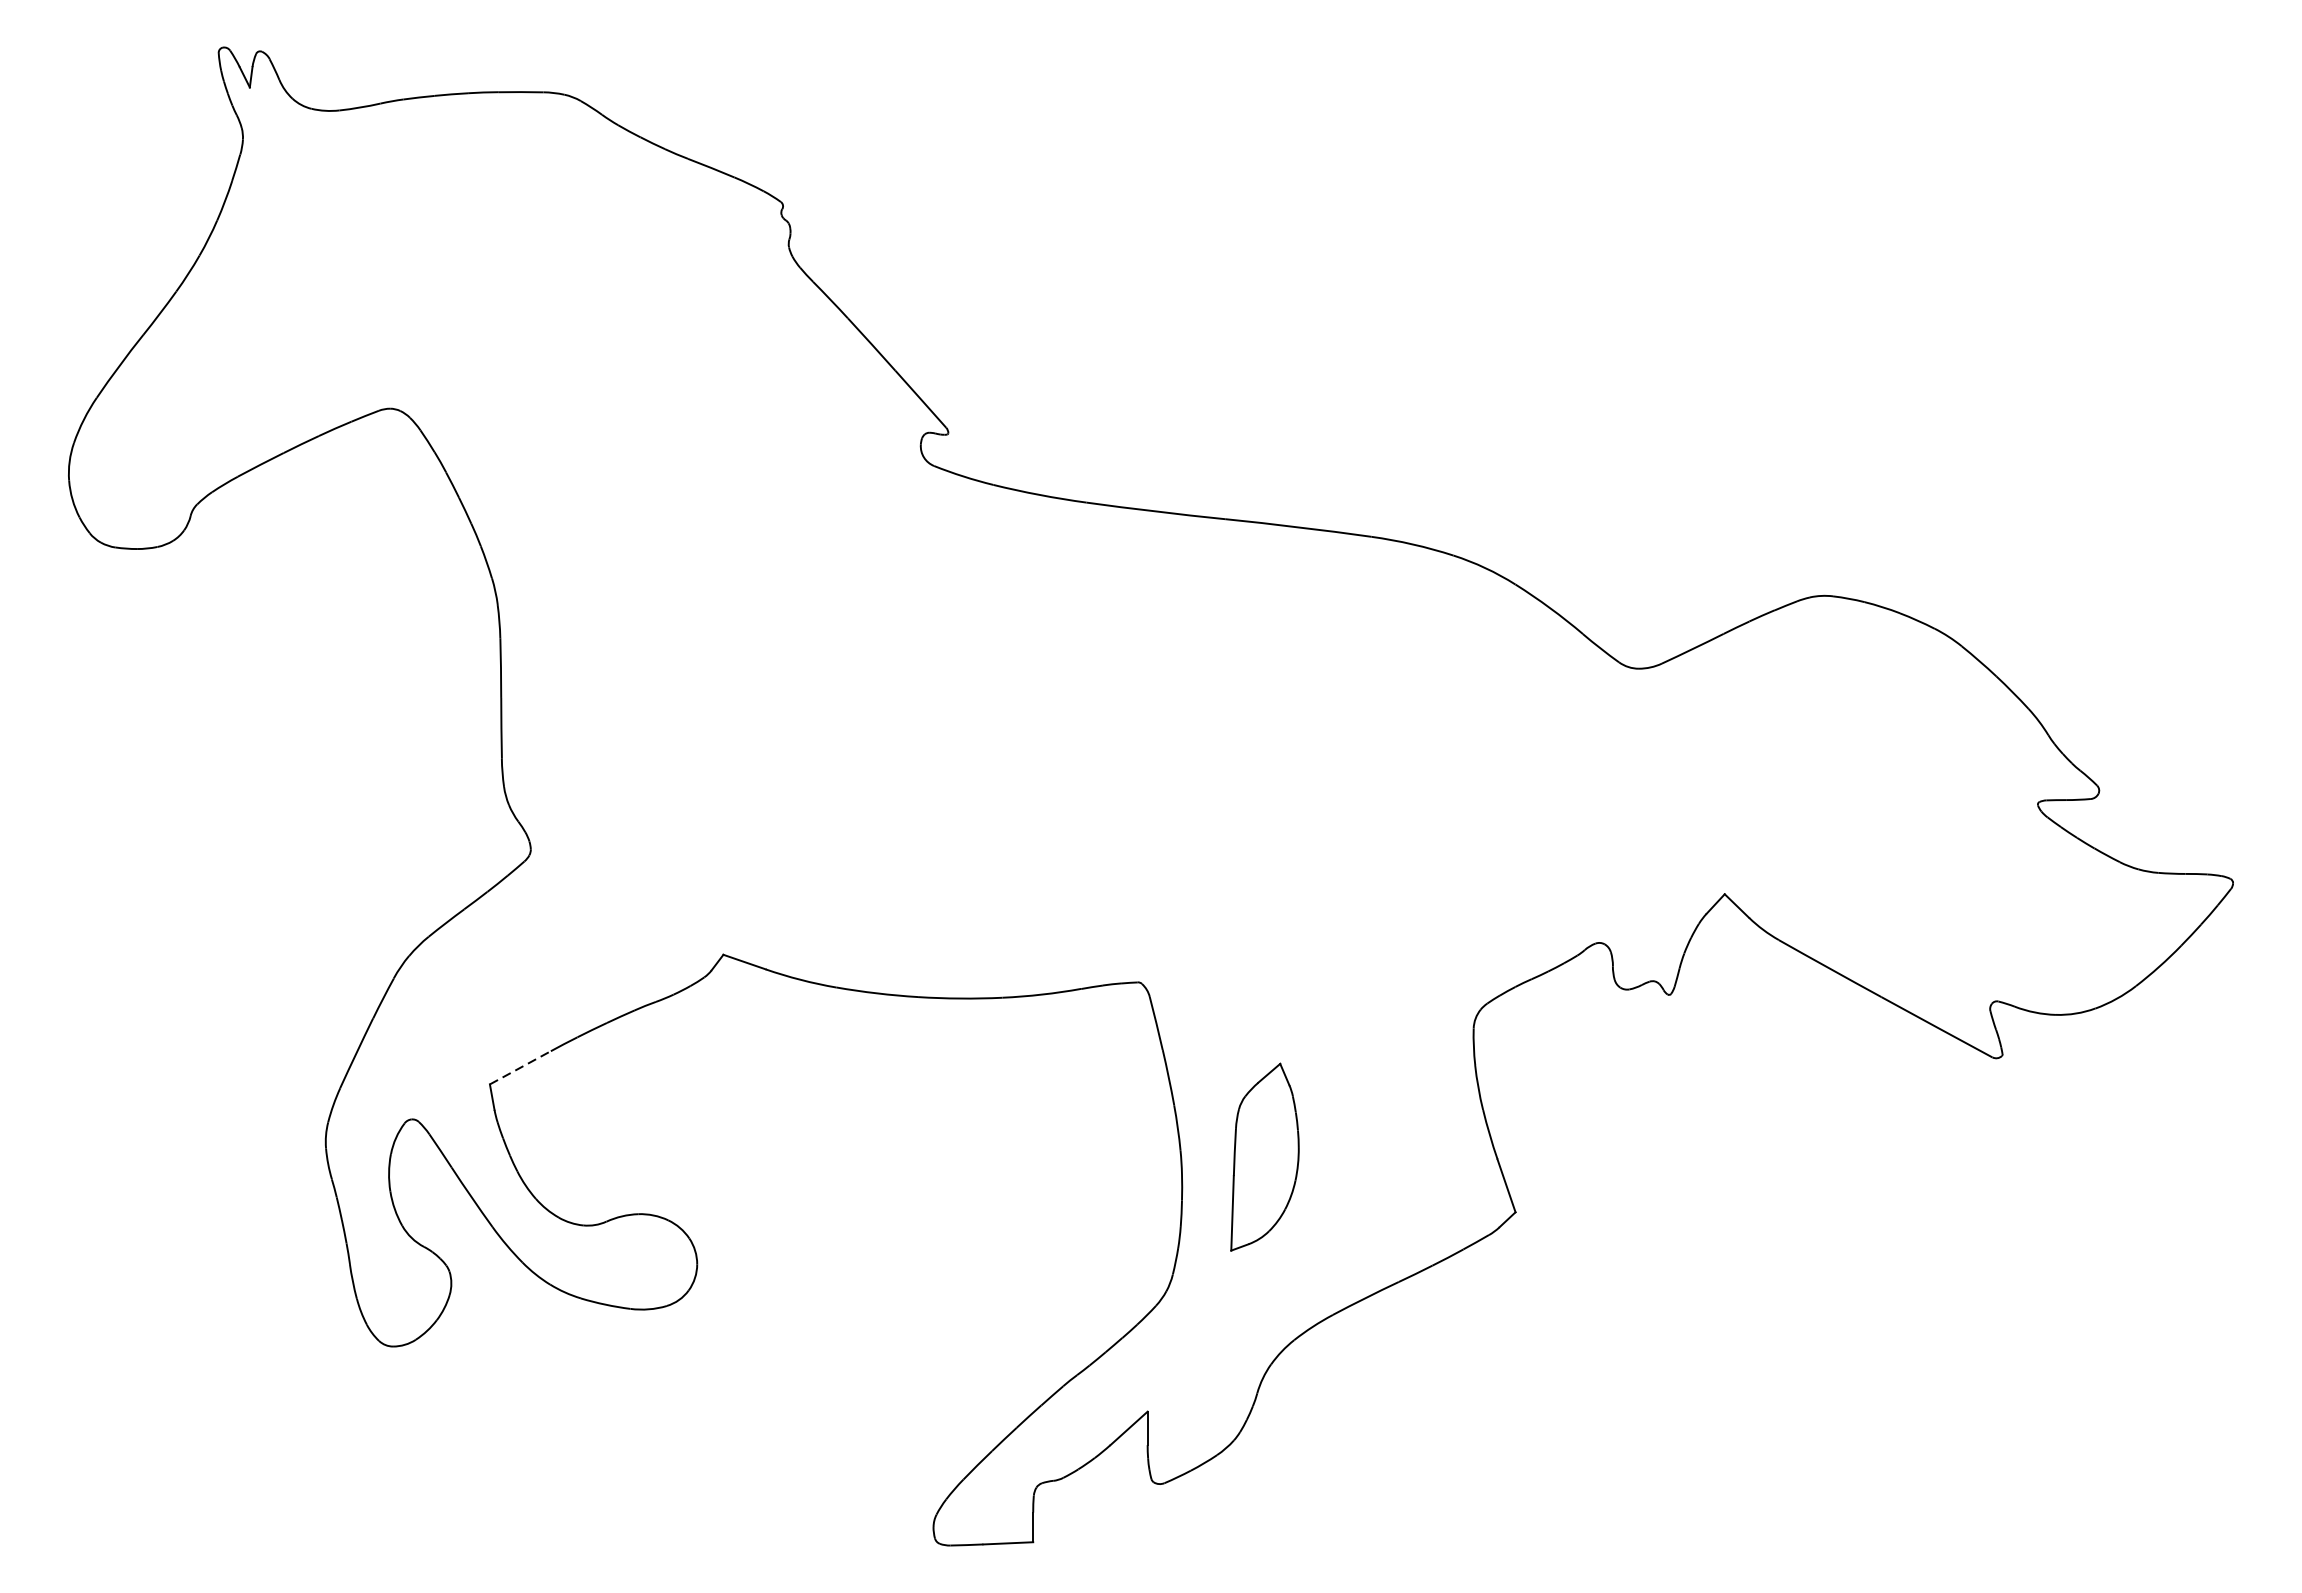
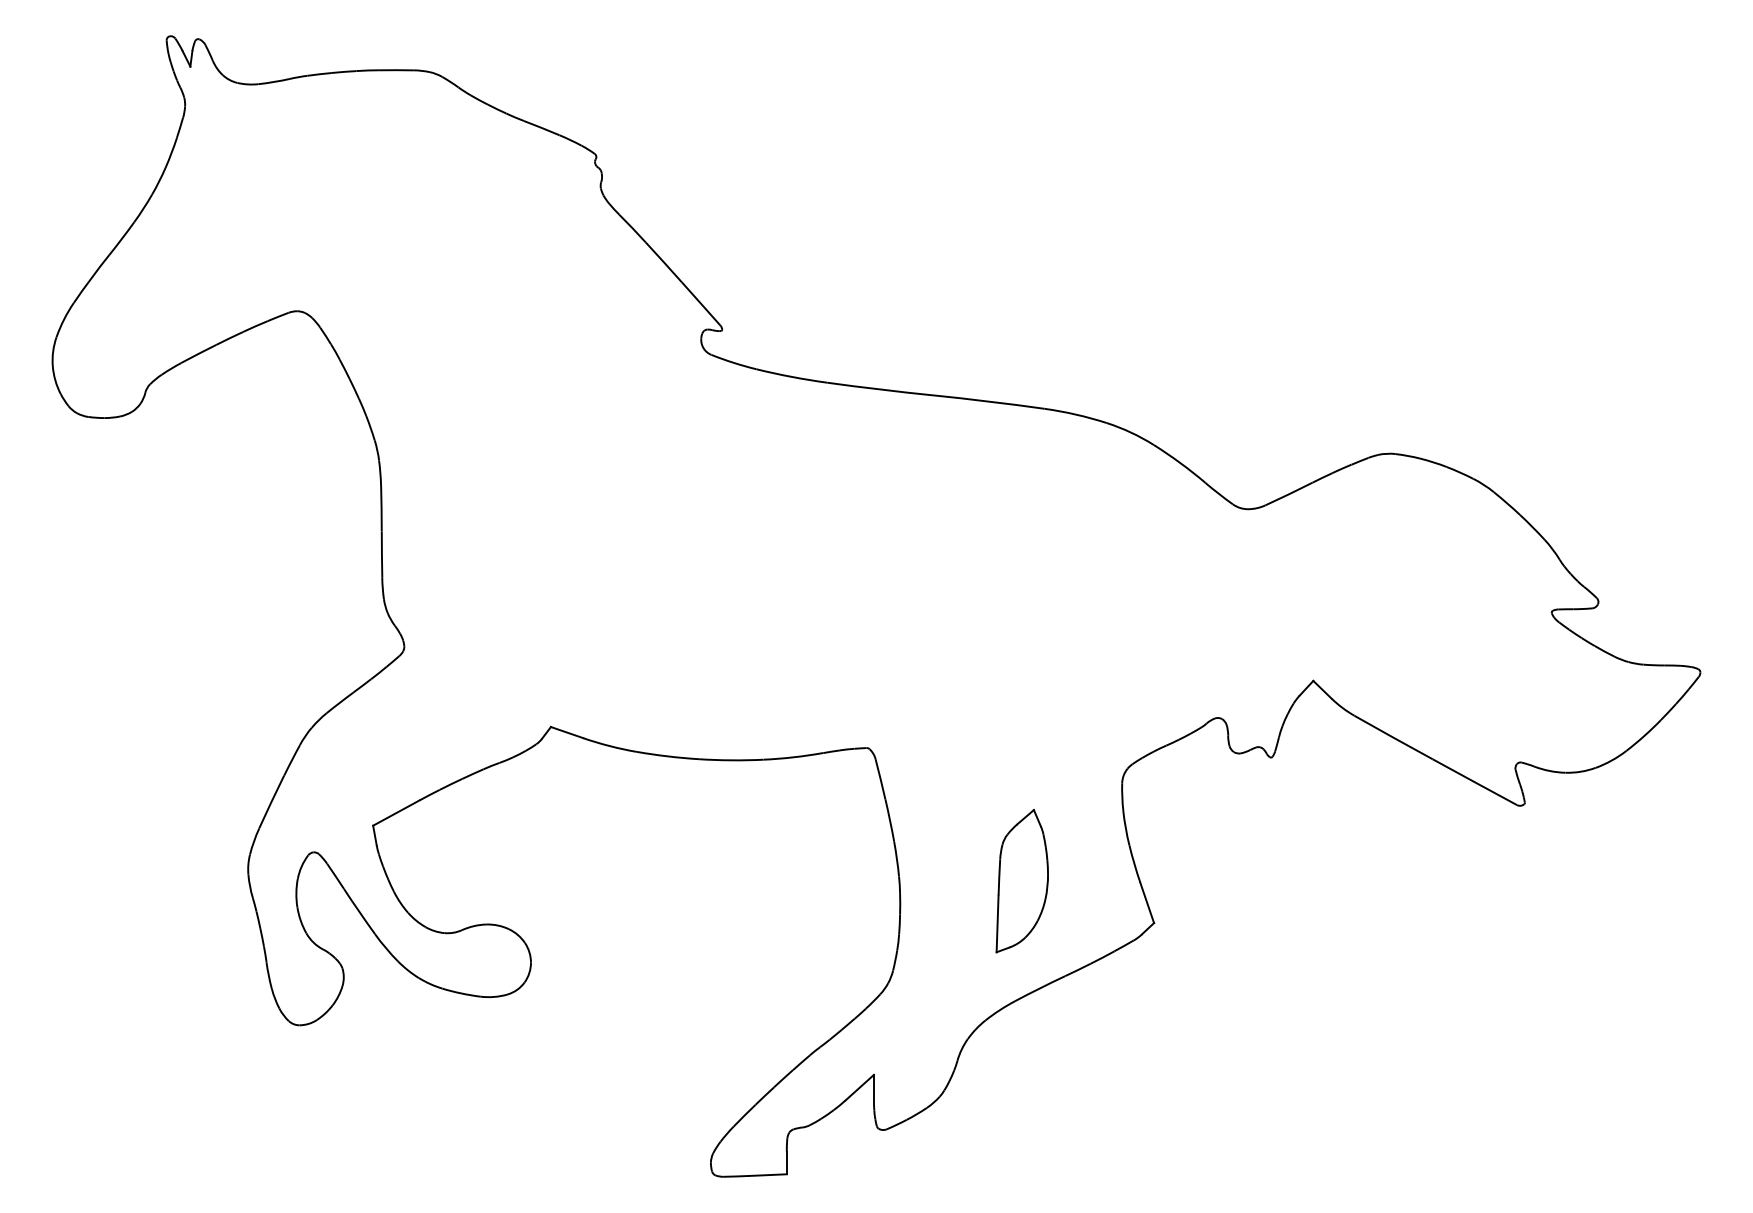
line: (520, 1067) -> (396, 812), dashed -> solid
part: (1263, 1157) -> (1021, 881), moved

